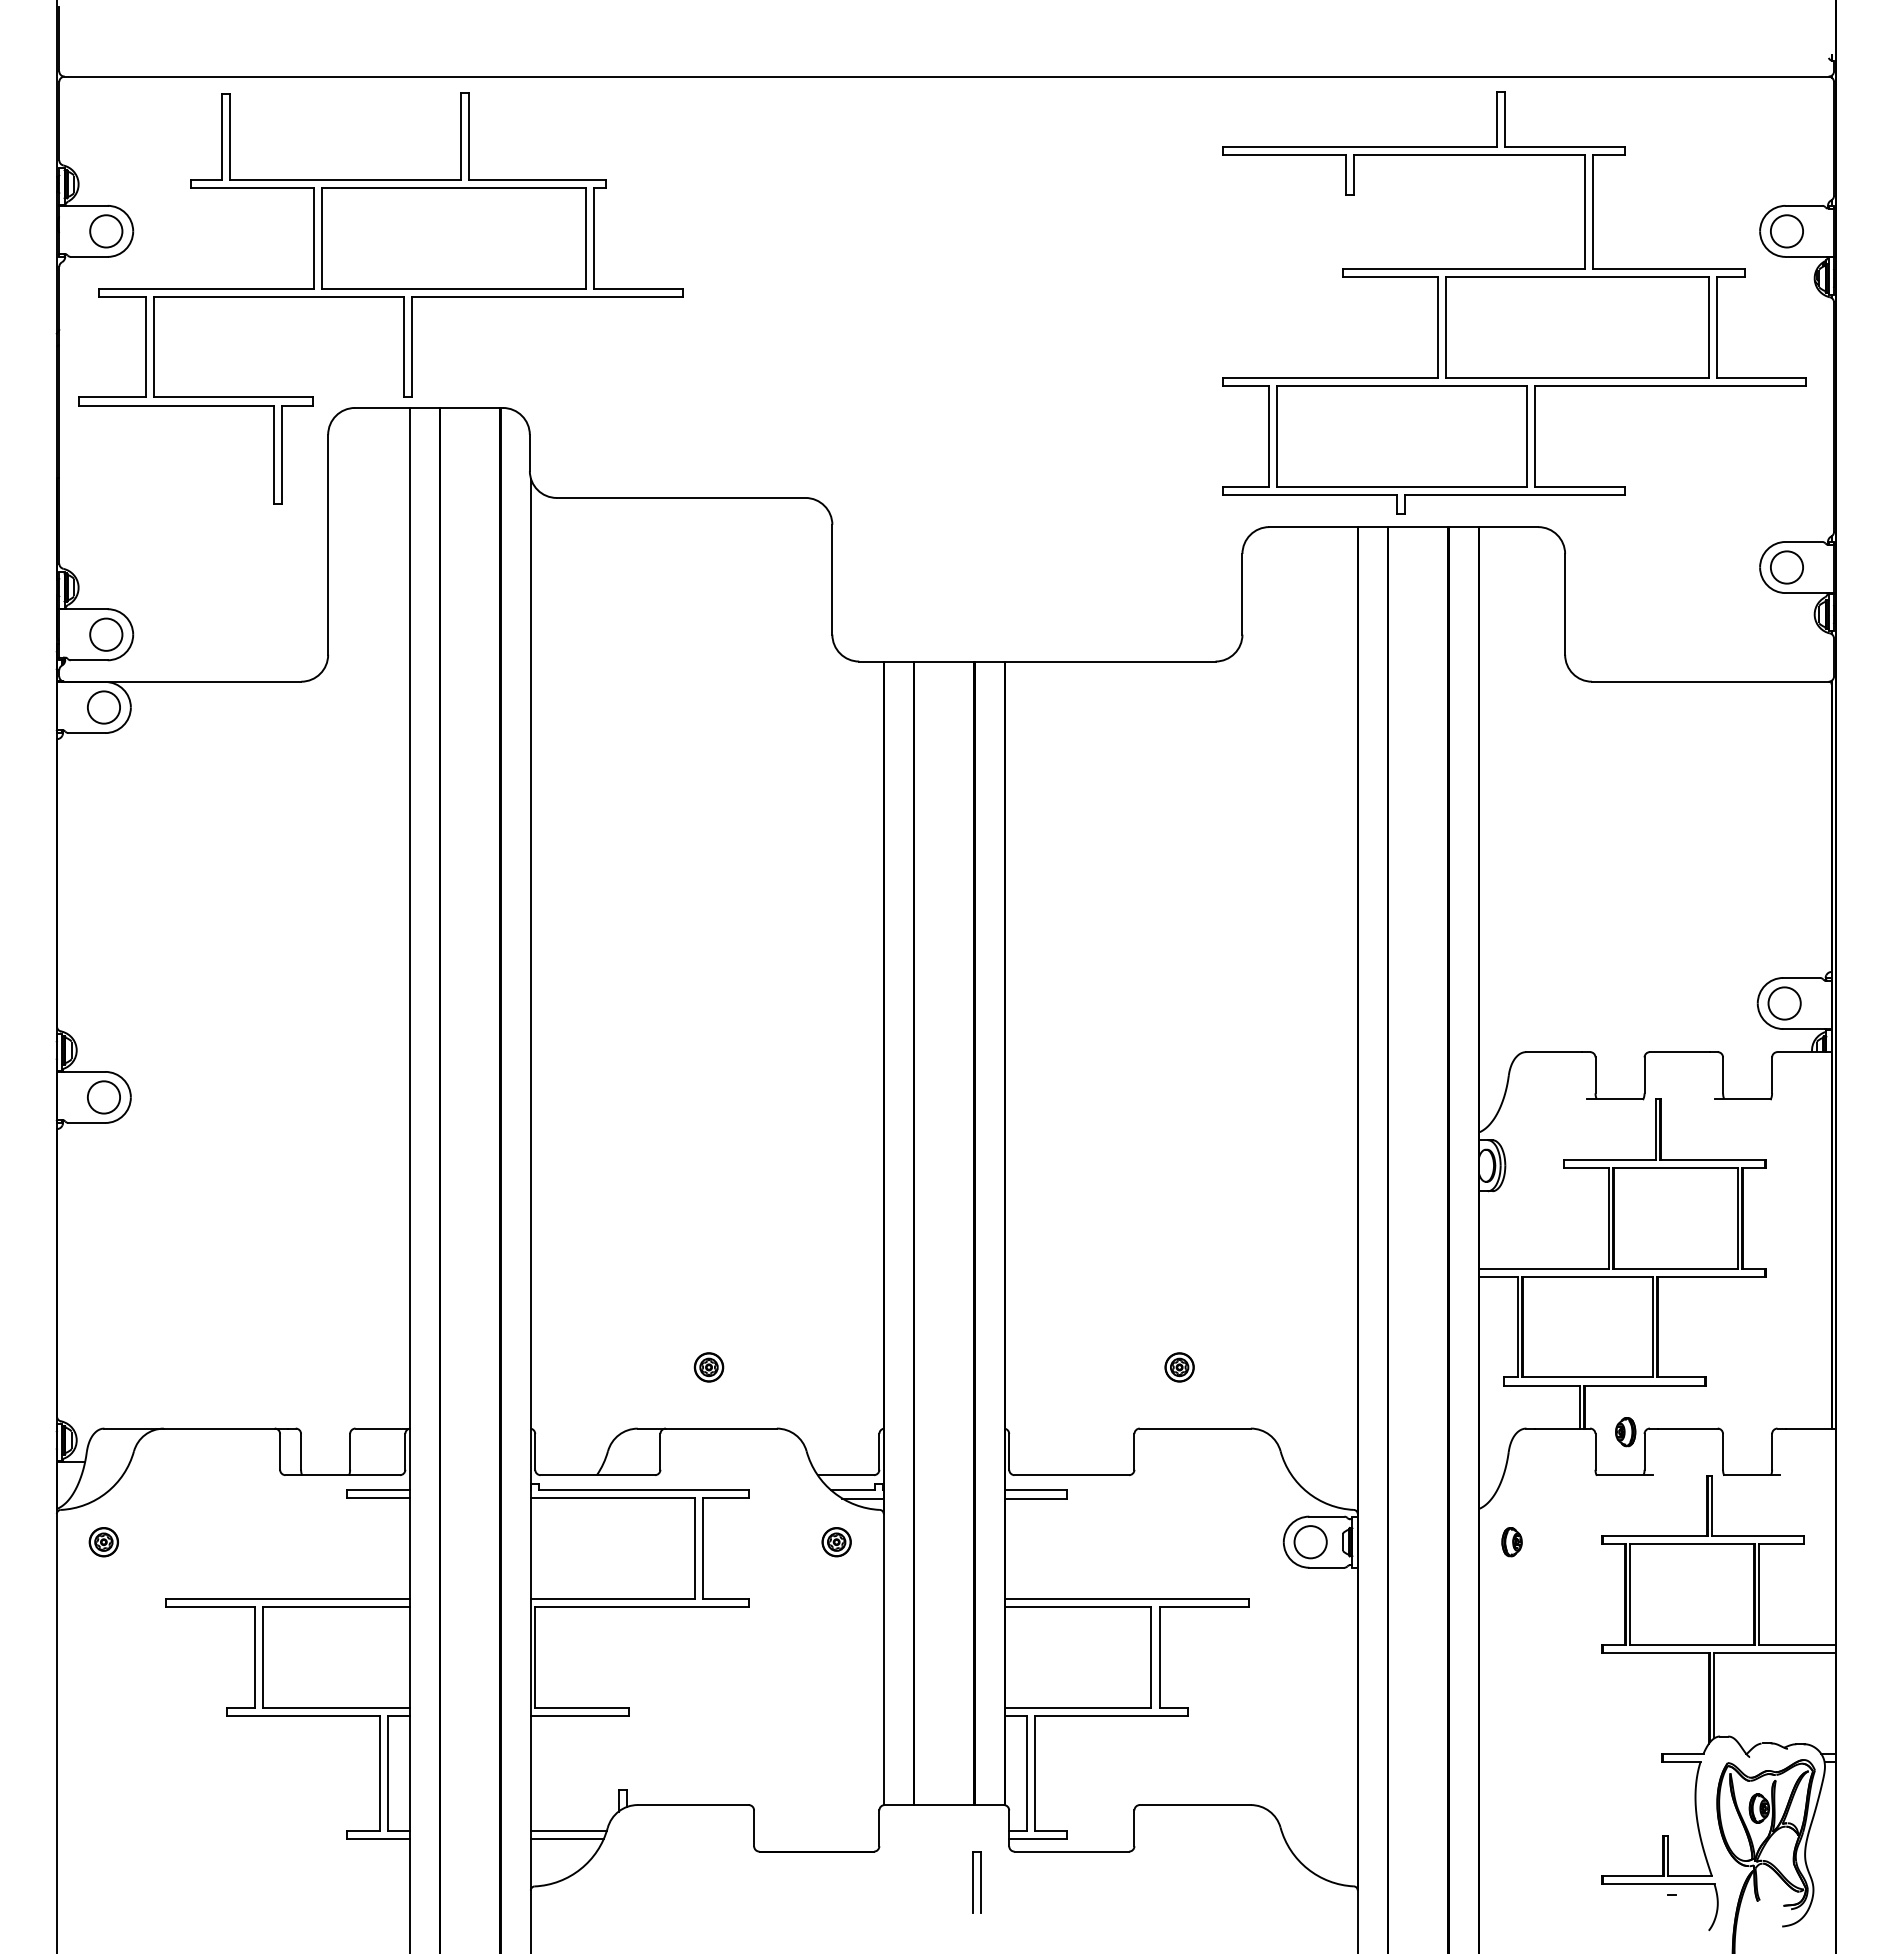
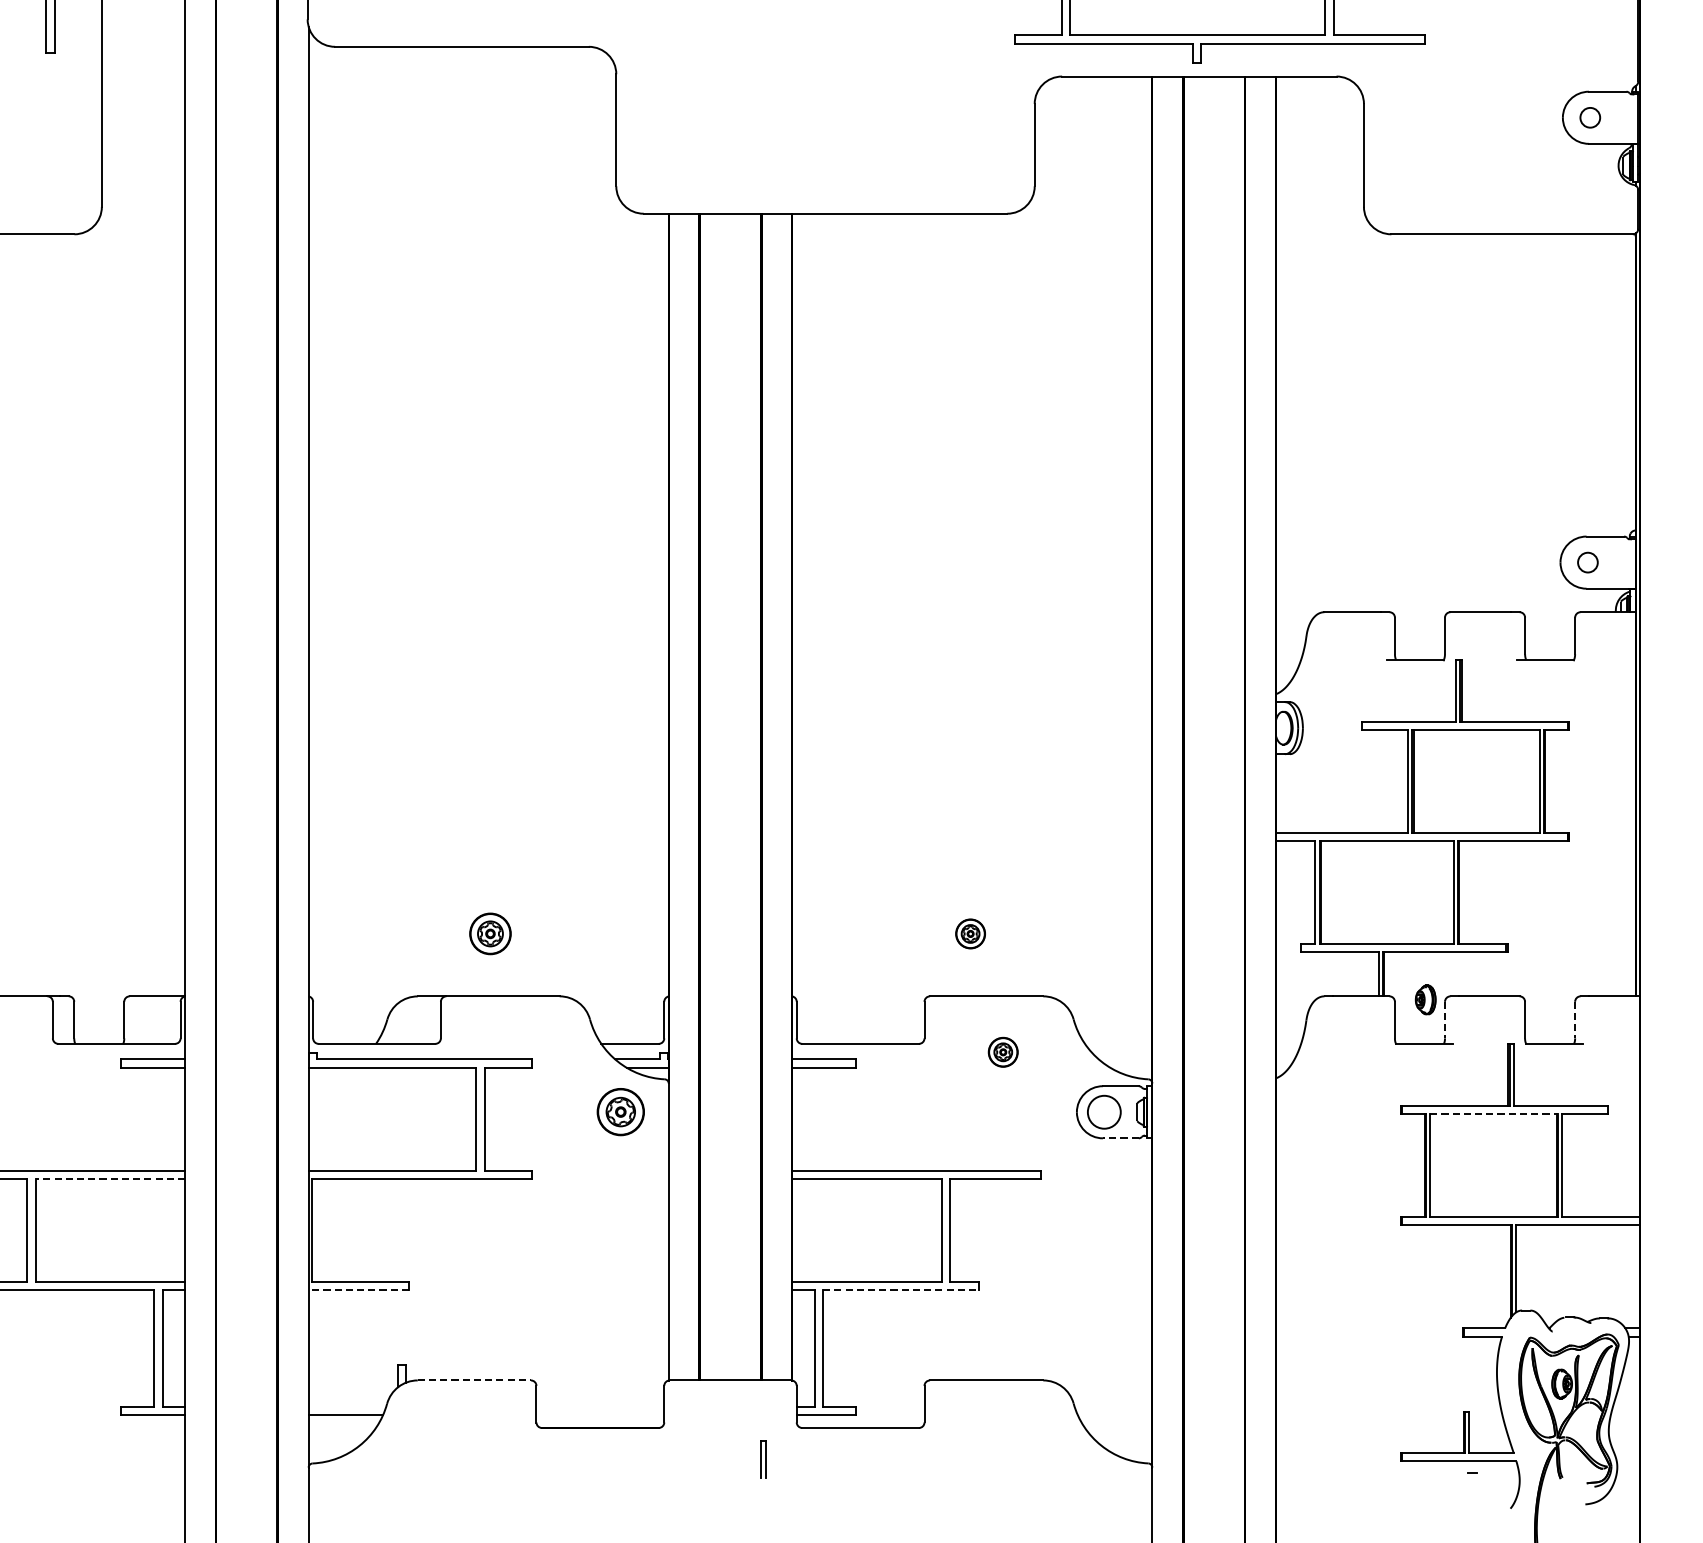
circle: (1786, 567) -> (1589, 117), size x0.6
circle: (1784, 1003) -> (1587, 562), size x0.6
part: (708, 1367) -> (489, 934), size x1.4
line: (1644, 1451) -> (1444, 1019), solid -> dashed
line: (1772, 1451) -> (1575, 1019), solid -> dashed
part: (1211, 1483) -> (1003, 1052), added
part: (836, 1542) -> (620, 1112), size x1.6
part: (1511, 1542) -> (1309, 1112), removed
line: (1692, 1544) -> (1493, 1114), solid -> dashed
line: (1326, 1567) -> (1120, 1138), solid -> dashed
line: (335, 1607) -> (109, 1178), solid -> dashed
line: (579, 1716) -> (358, 1290), solid -> dashed
line: (1111, 1716) -> (901, 1290), solid -> dashed
line: (693, 1805) -> (474, 1380), solid -> dashed
line: (568, 1830) -> (347, 1406), removed
part: (976, 1882) -> (763, 1459), size x0.6

